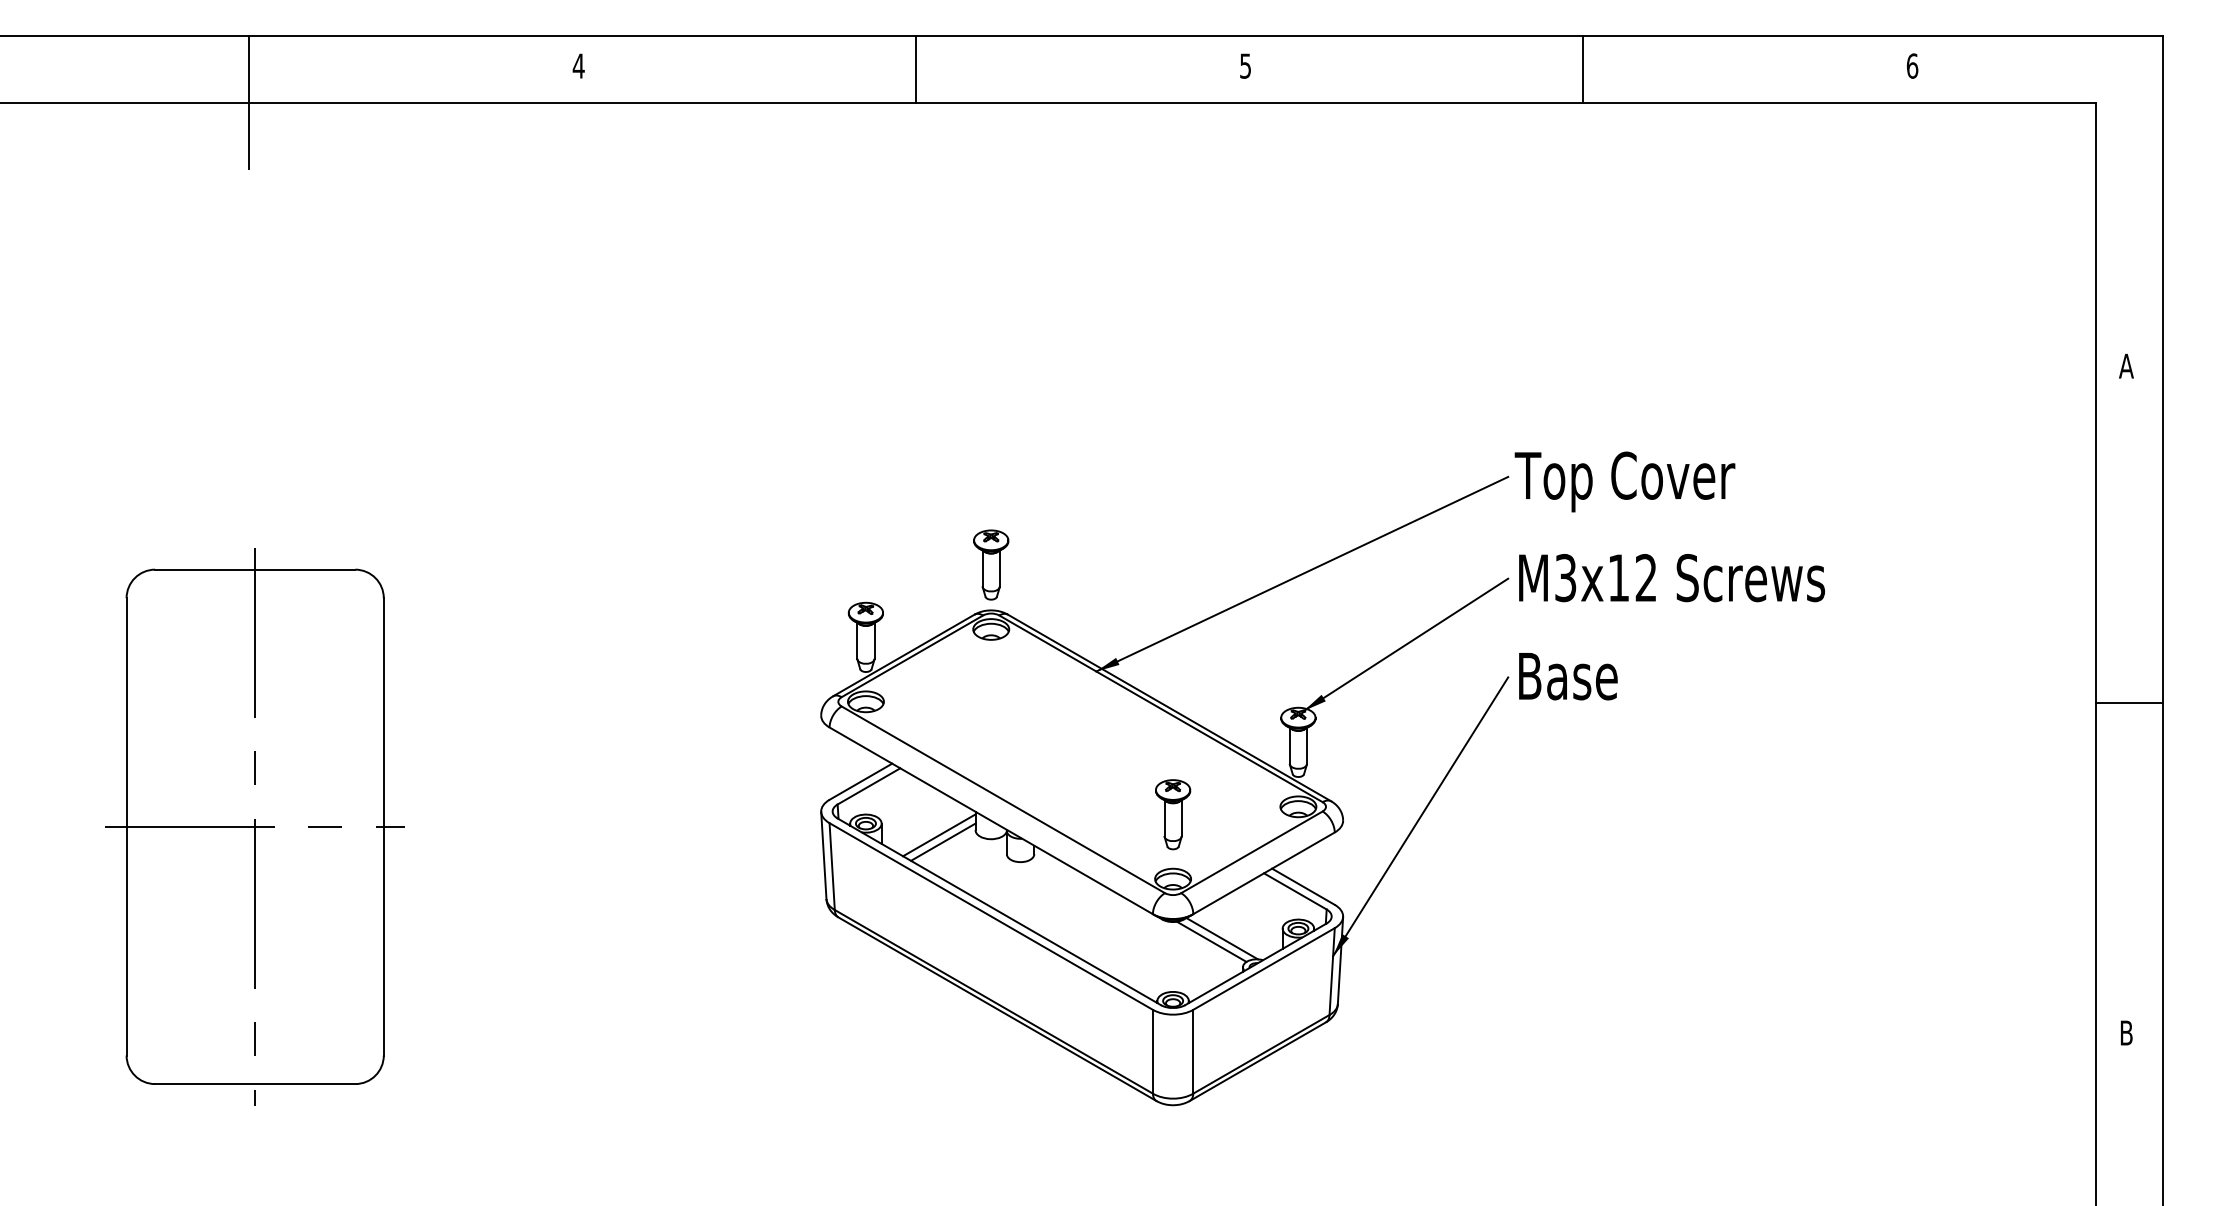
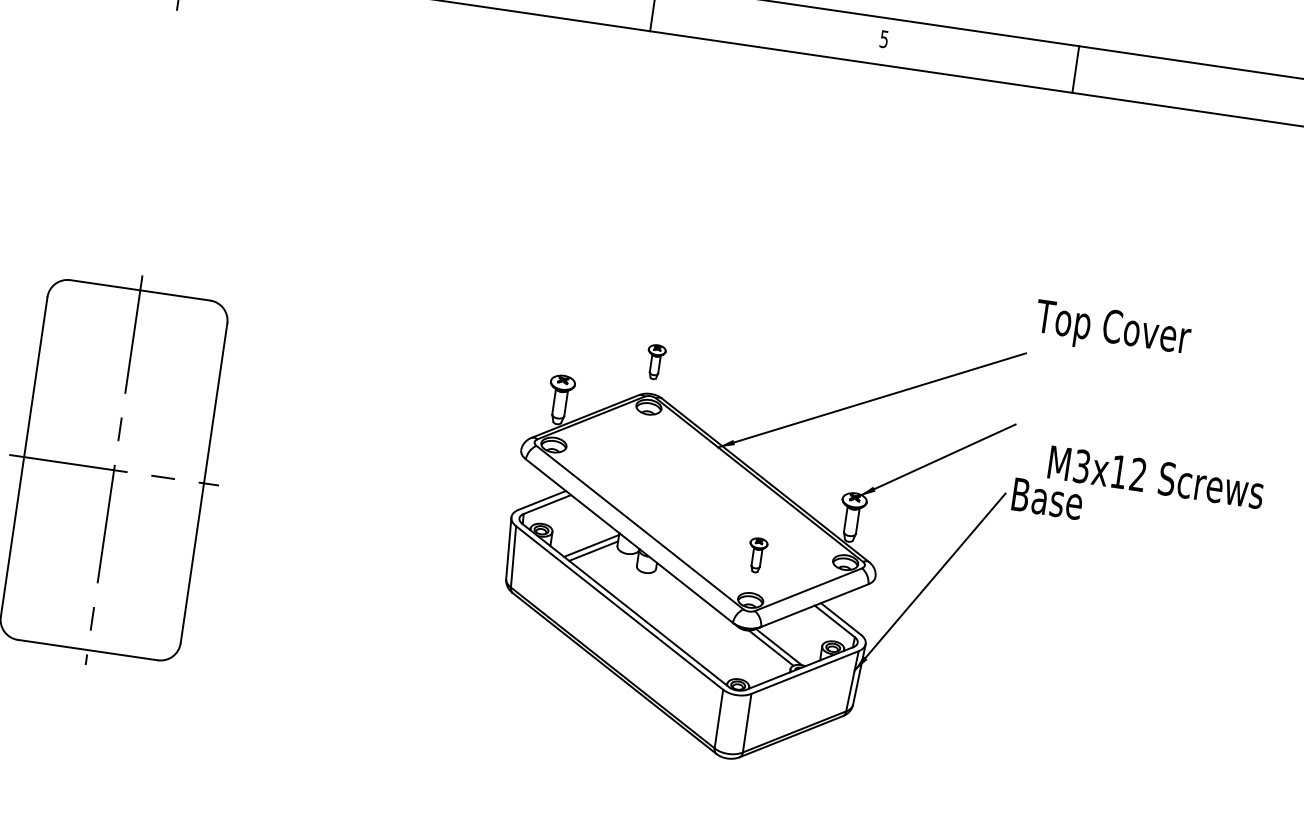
line: (1582, 69) -> (1075, 69), moved
text: (1624, 481) -> (1112, 330), moved
part: (991, 564) -> (655, 361), size x0.7
text: (1672, 578) -> (1156, 477), moved
part: (1173, 814) -> (757, 555), size x0.7

